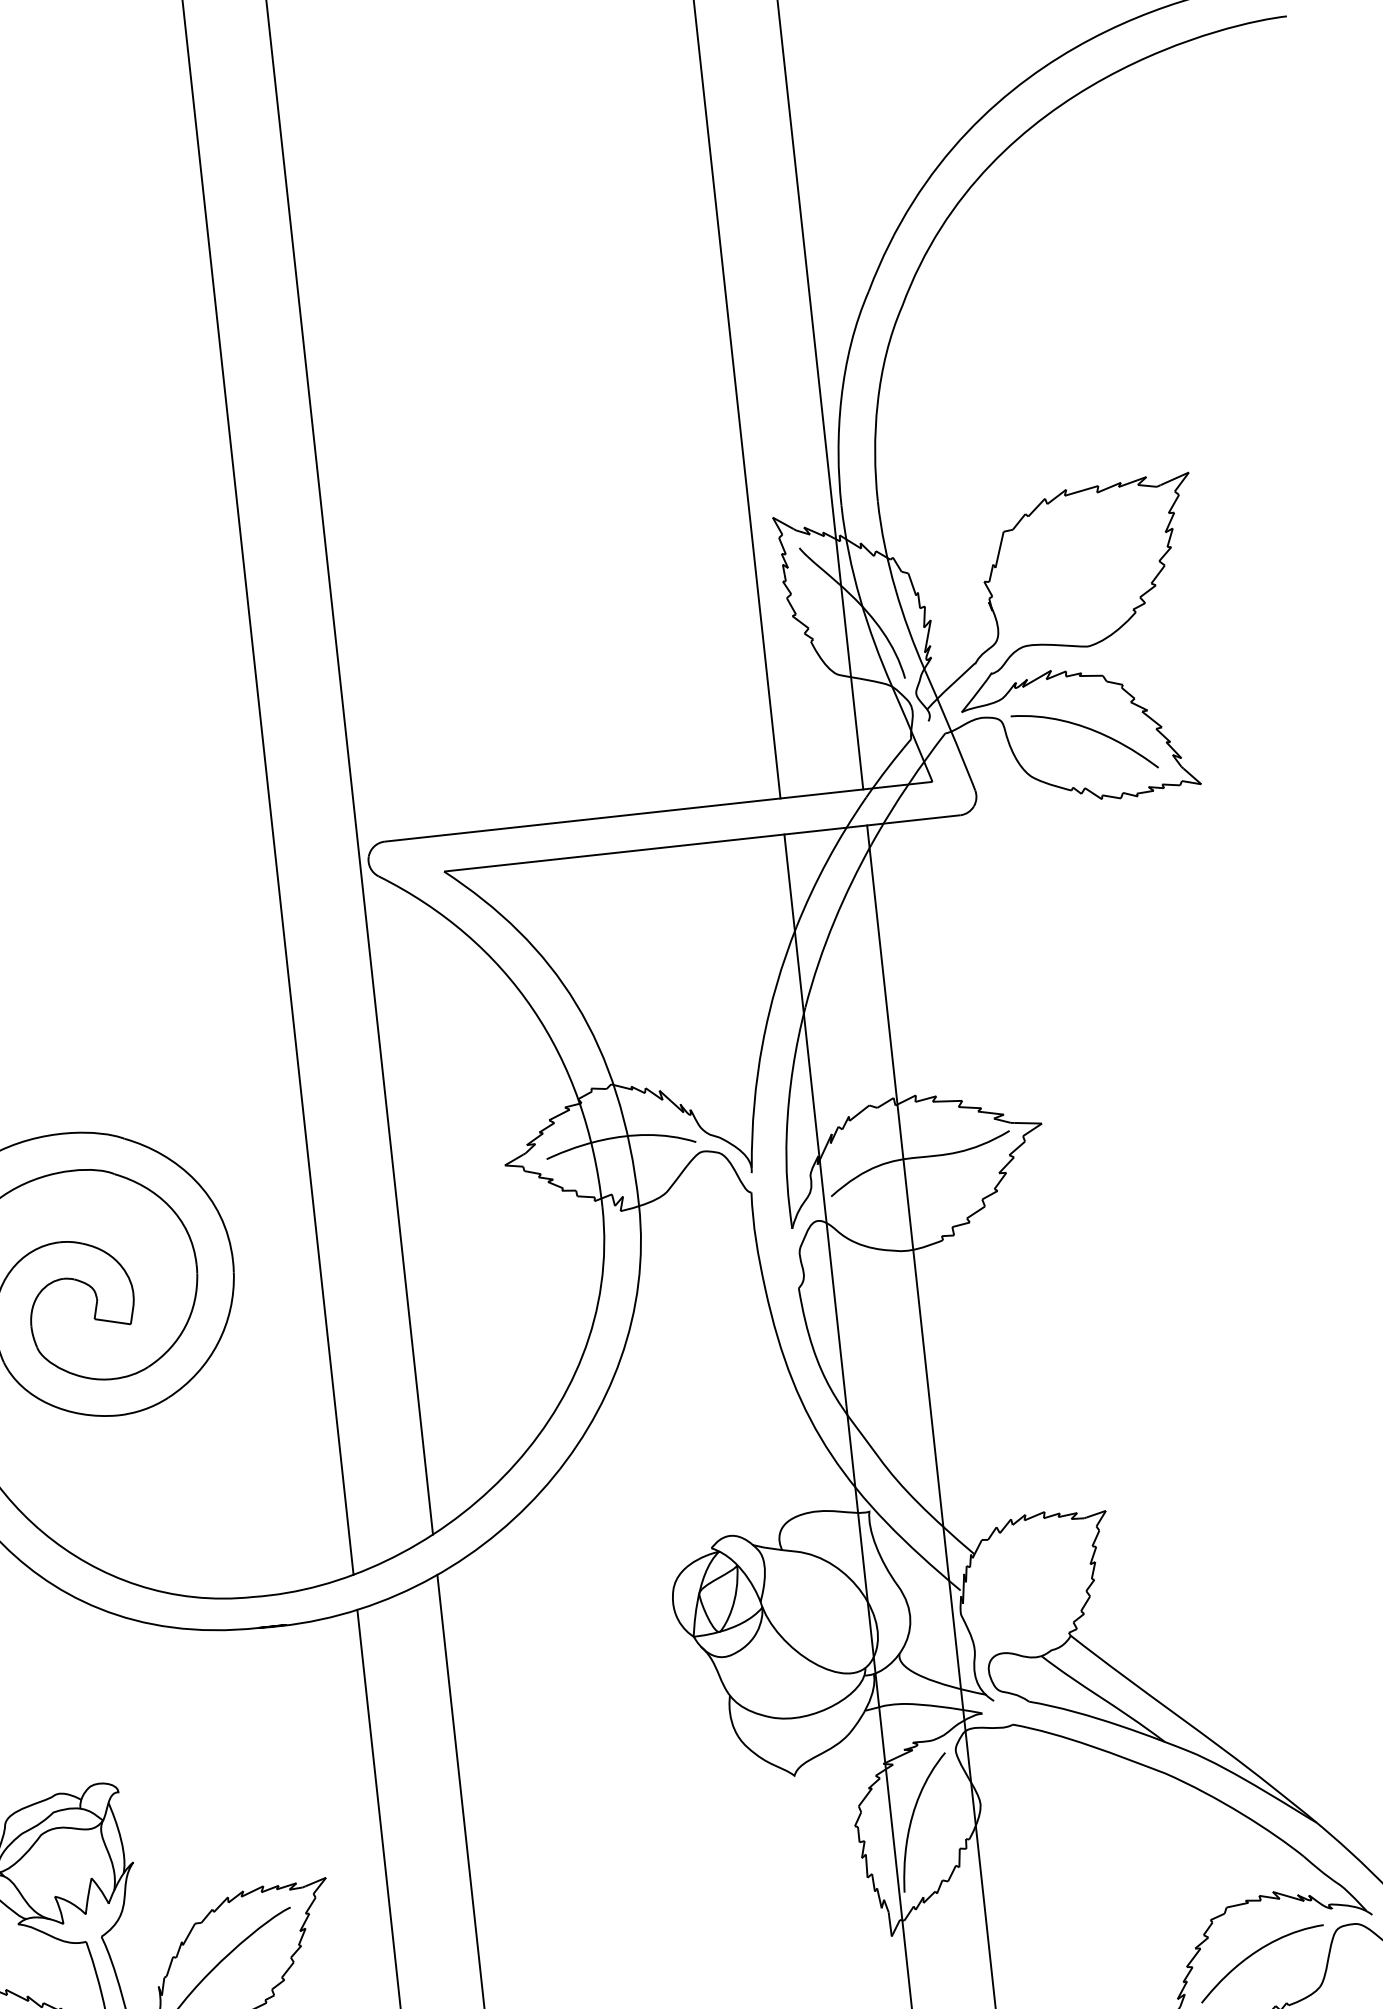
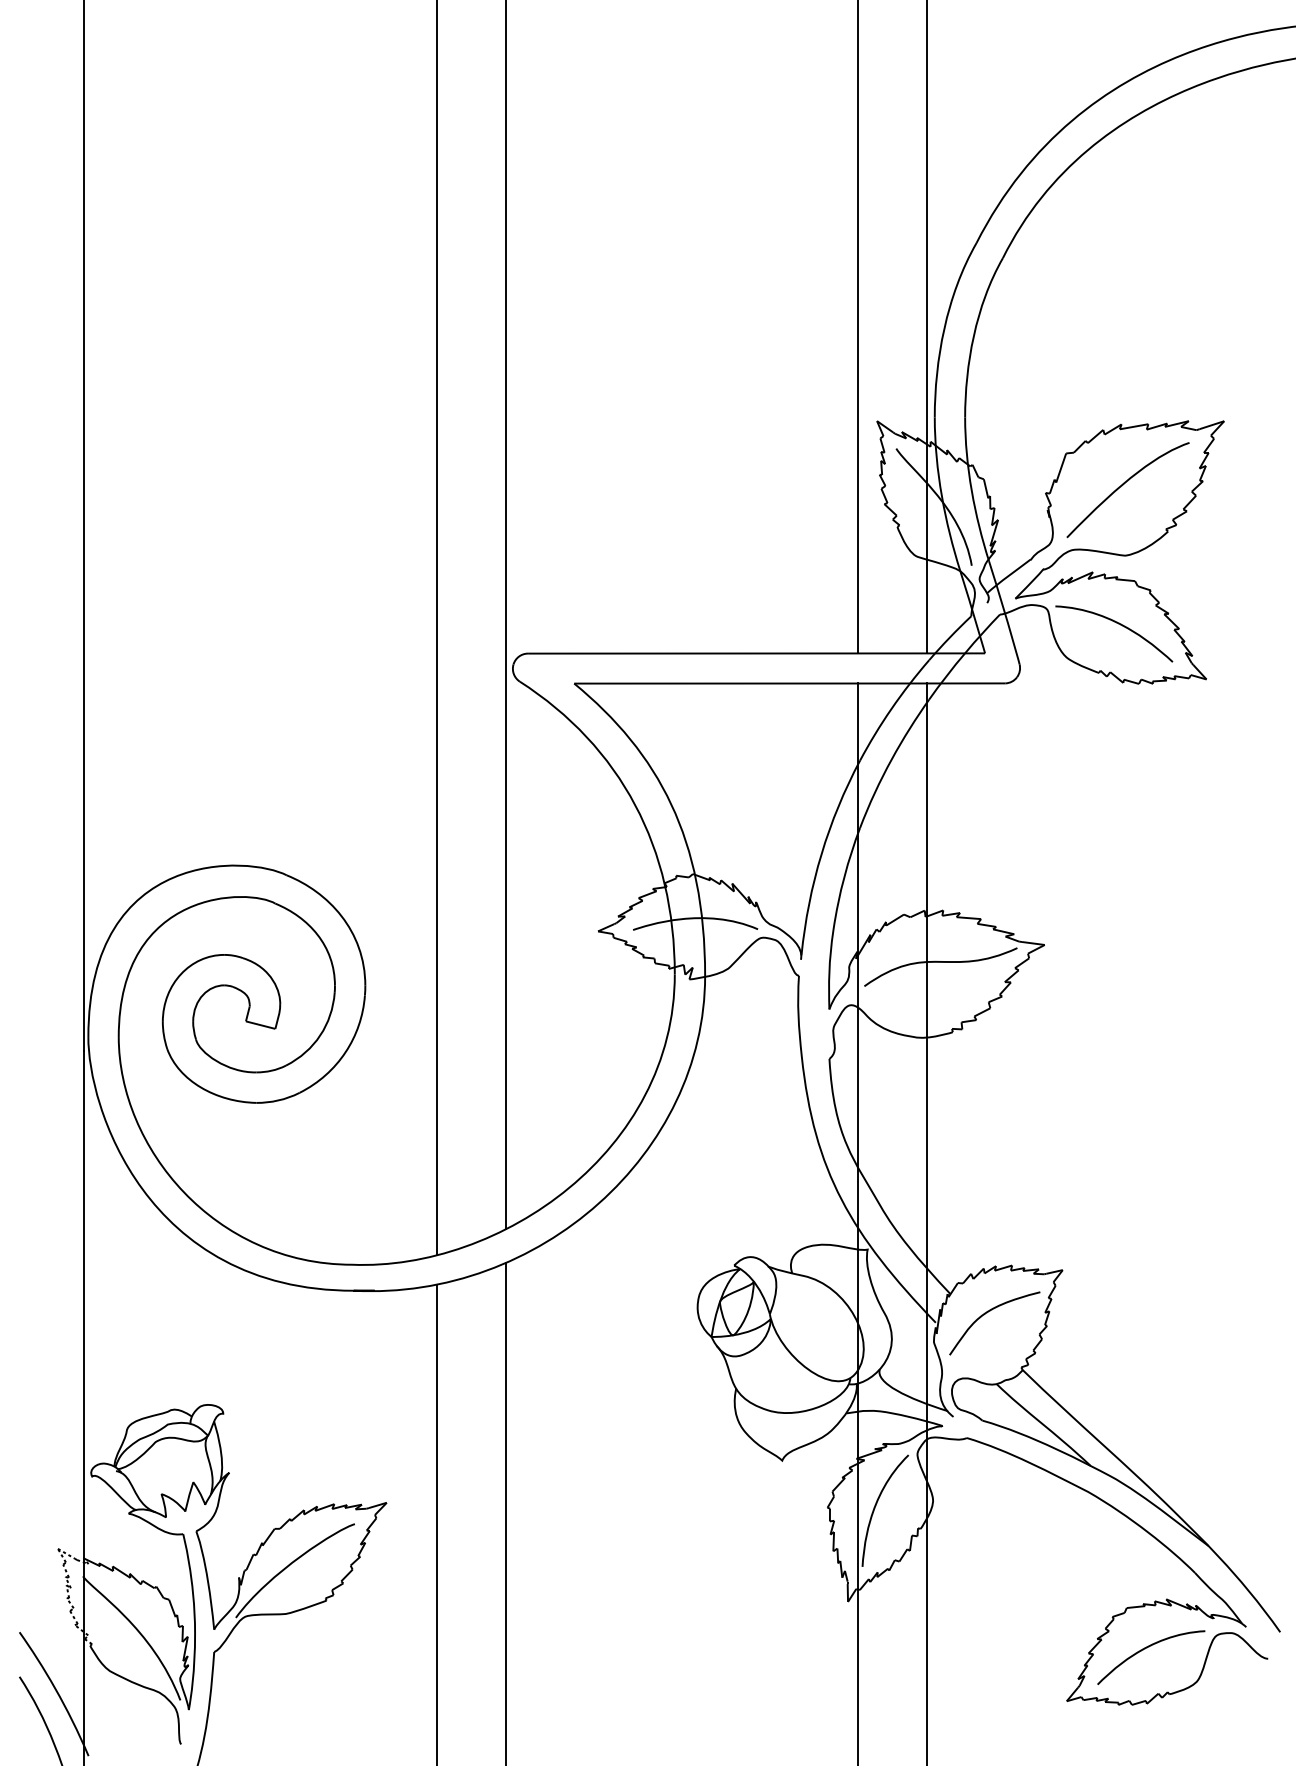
curve: (1076, 562) -> (1123, 485), added
curve: (1021, 1572) -> (987, 1313), added

